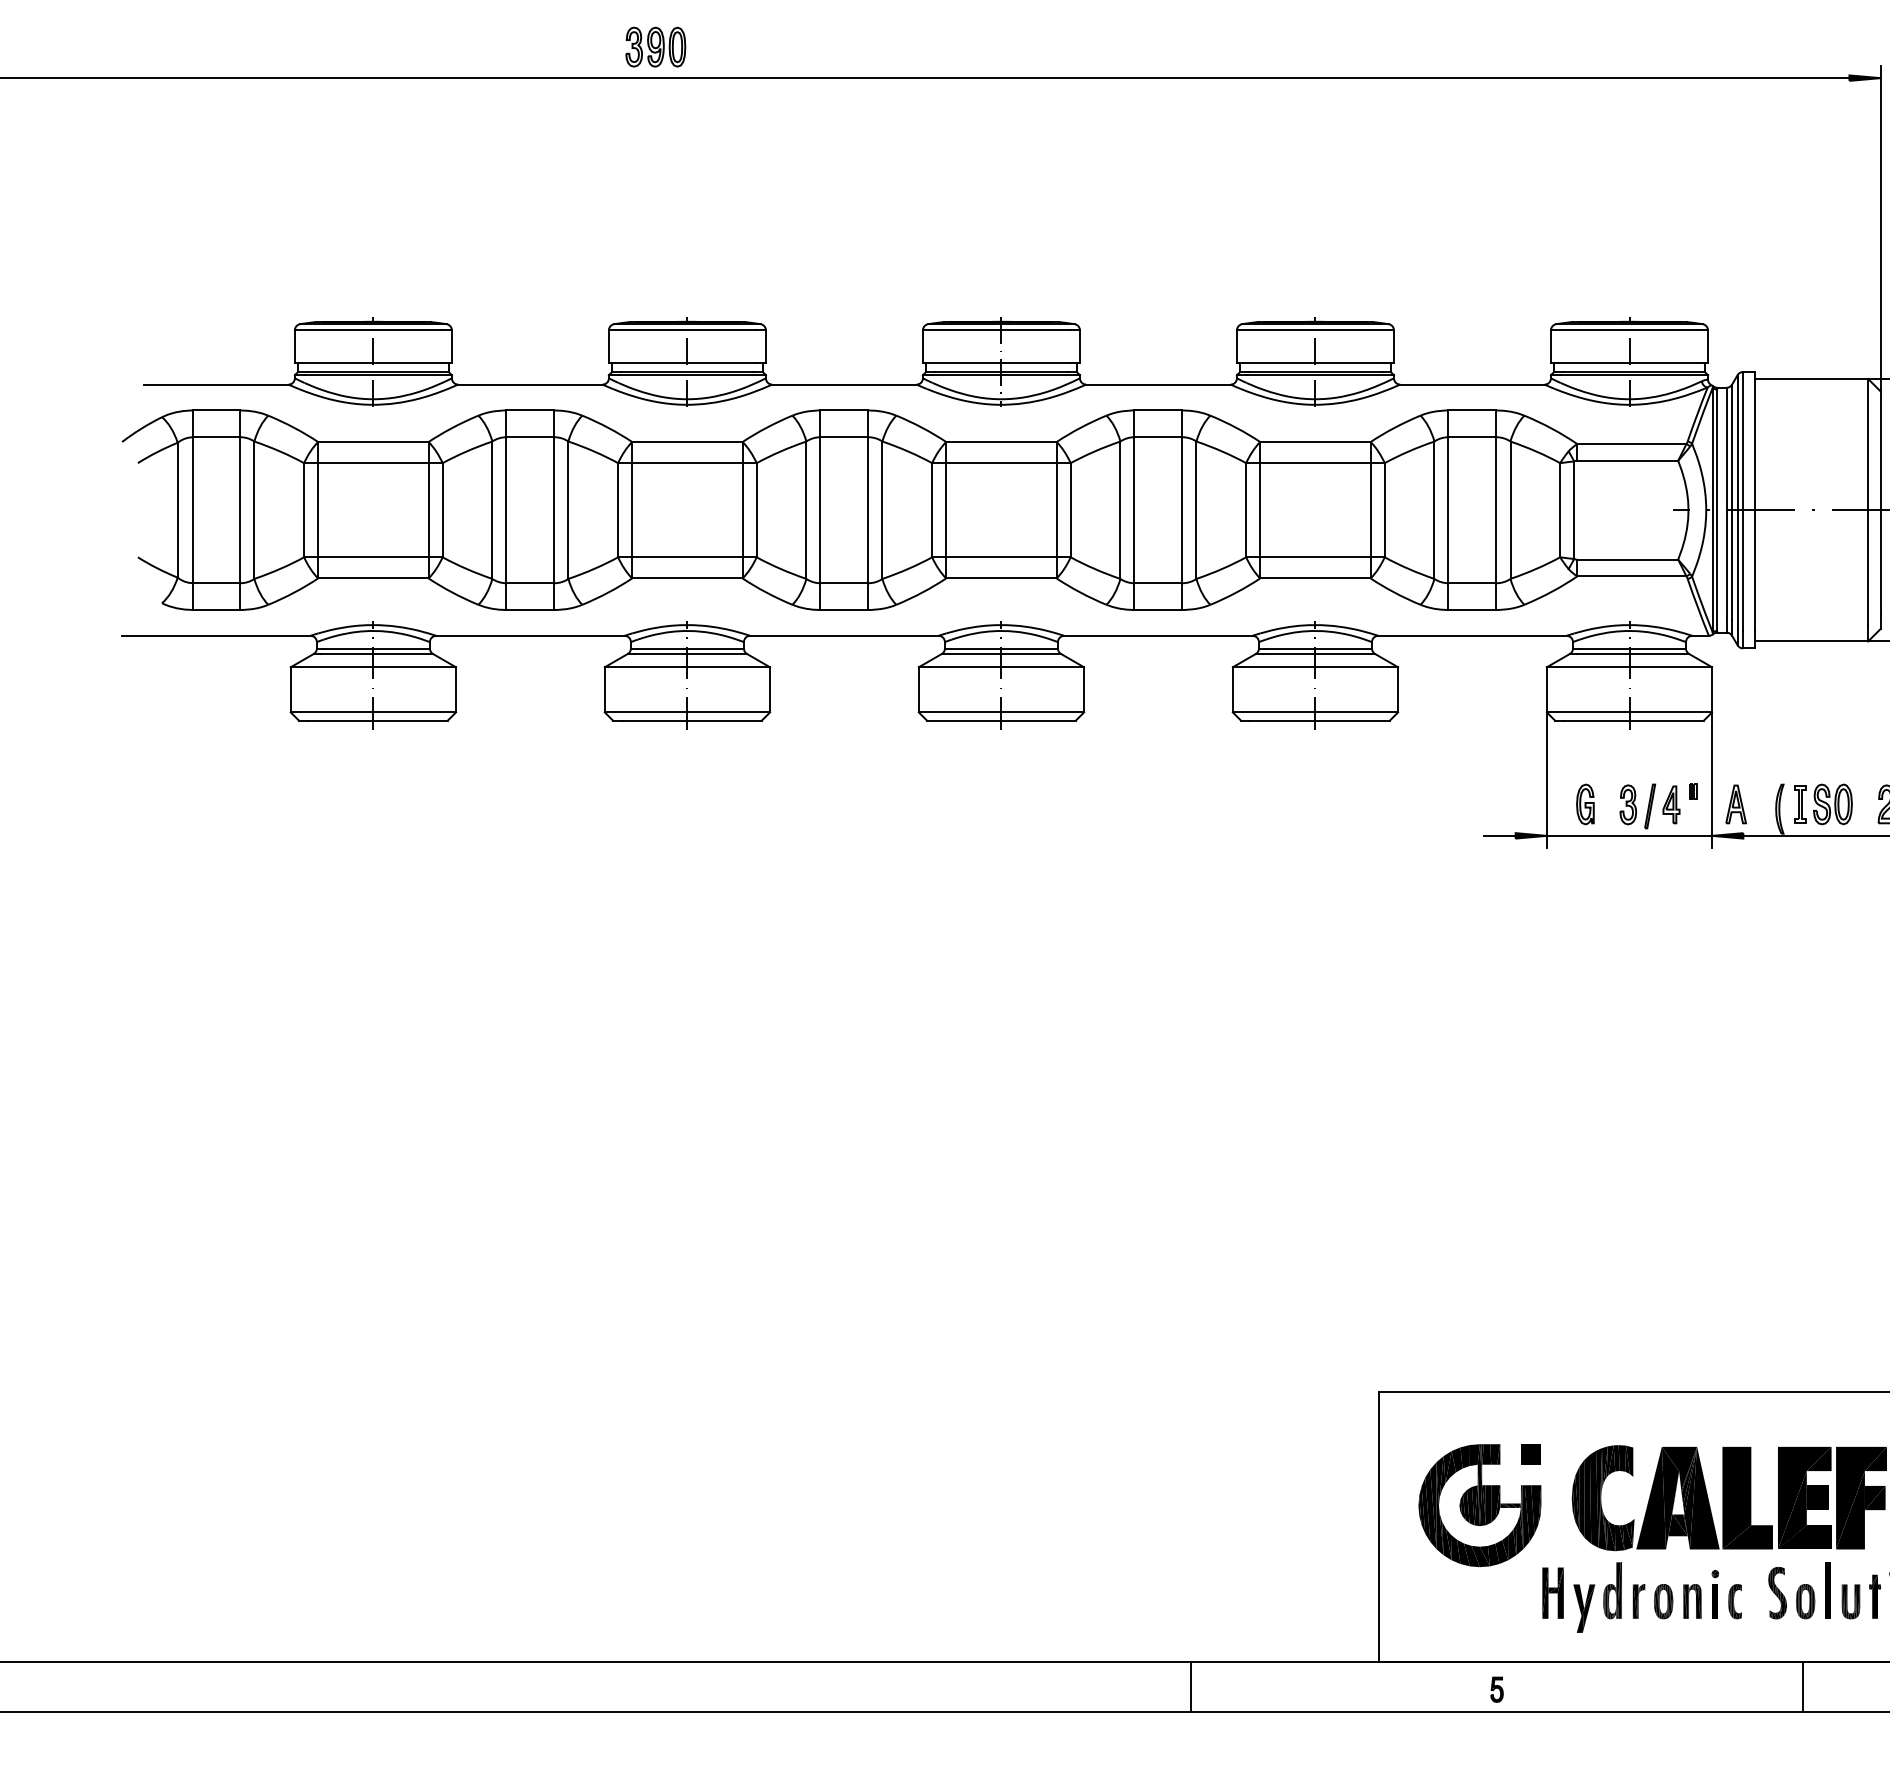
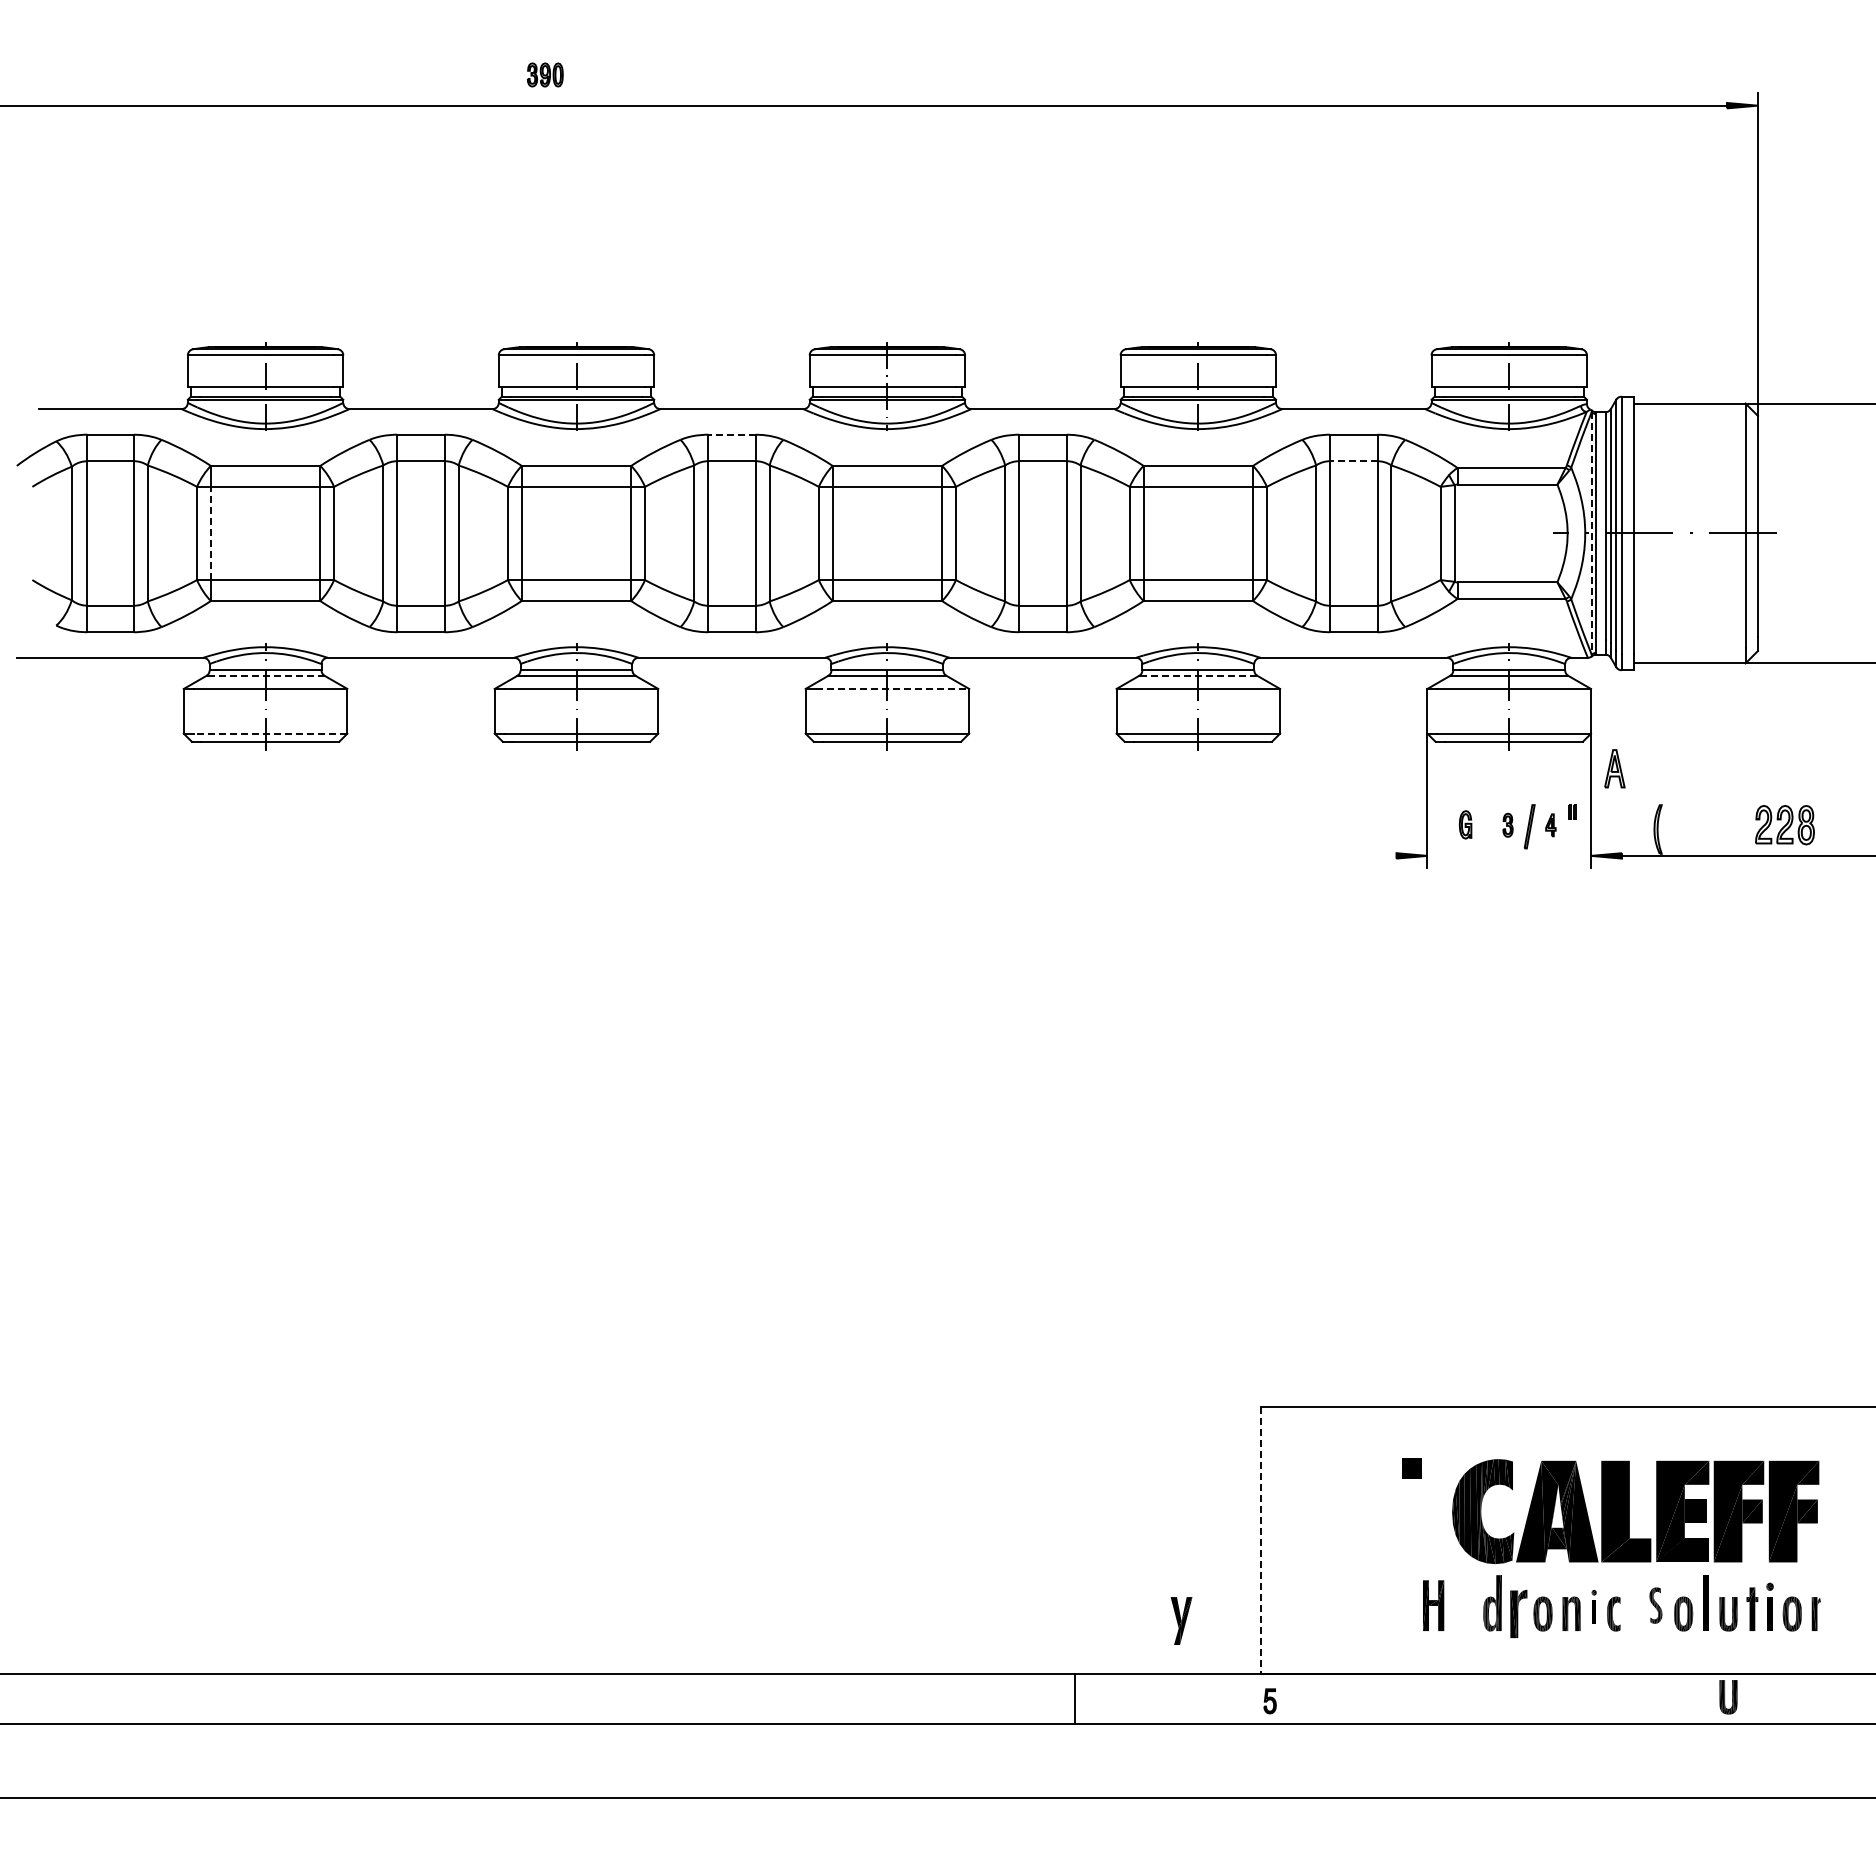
part: (656, 46) -> (545, 74), size x0.6
line: (843, 410) -> (731, 434), solid -> dashed
line: (1472, 437) -> (1353, 461), solid -> dashed
line: (317, 510) -> (210, 533), solid -> dashed
line: (1712, 510) -> (1591, 533), solid -> dashed
line: (376, 653) -> (268, 675), solid -> dashed
line: (1318, 653) -> (1201, 675), solid -> dashed
line: (1006, 666) -> (892, 688), solid -> dashed
line: (378, 712) -> (270, 733), solid -> dashed
part: (1585, 804) -> (1465, 824), size x0.7
part: (1735, 804) -> (1614, 768), moved
part: (1823, 804) -> (1701, 824), removed
part: (1627, 805) -> (1507, 825), size x0.6
part: (1671, 805) -> (1550, 825), size x0.6
line: (1499, 835) -> (1380, 855), removed
line: (1629, 835) -> (1509, 855), removed
part: (1479, 1505) -> (1360, 1518), removed
line: (1379, 1527) -> (1261, 1540), solid -> dashed
part: (1777, 1592) -> (1655, 1605), size x0.7
part: (1714, 1593) -> (1593, 1606), size x0.7
part: (1638, 1601) -> (1518, 1613), size x1.4
part: (1584, 1608) -> (1181, 1620), moved
part: (1850, 1685) -> (1728, 1697), added
line: (1802, 1686) -> (1680, 1698), removed
part: (1496, 1689) -> (1269, 1701), moved

